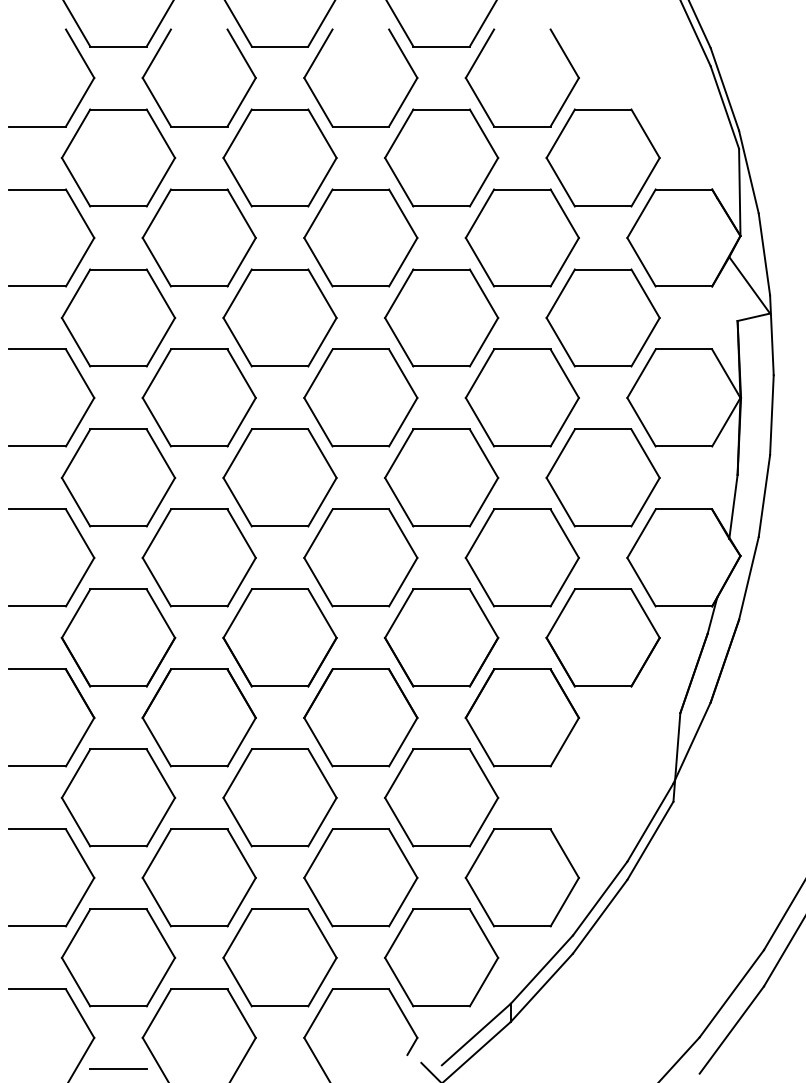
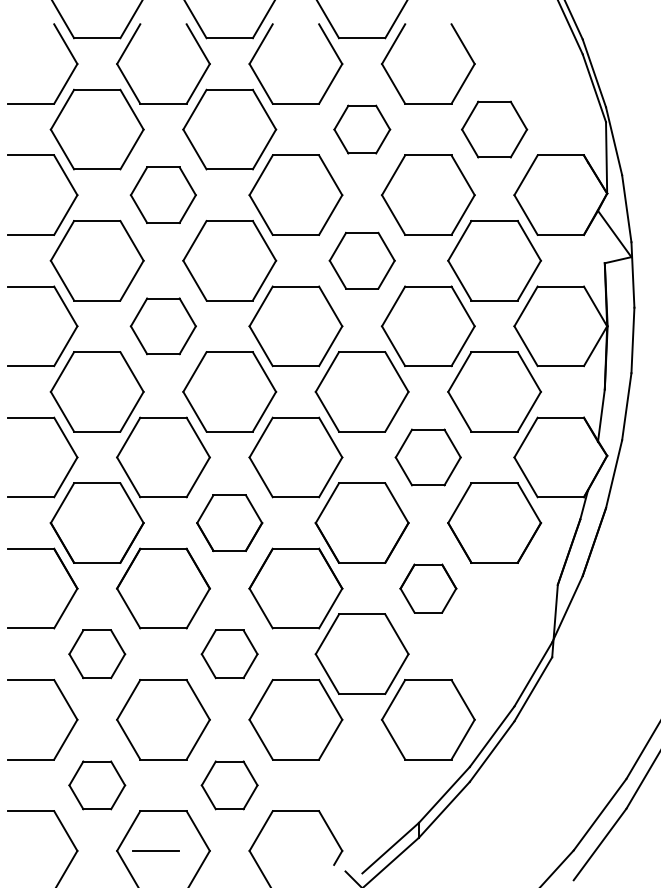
part: (441, 157) -> (362, 129), size x0.6
part: (602, 157) -> (494, 129), size x0.7
part: (198, 237) -> (162, 194), size x0.7
part: (441, 317) -> (362, 260), size x0.7
part: (198, 397) -> (162, 325), size x0.7
part: (521, 557) -> (427, 457), size x0.7
part: (279, 637) -> (229, 522), size x0.7
part: (522, 717) -> (428, 588), size x0.6
part: (118, 797) -> (97, 653), size x0.6
part: (279, 797) -> (229, 653), size x0.6
part: (118, 957) -> (97, 785), size x0.6
part: (279, 957) -> (229, 785), size x0.6
part: (441, 957) -> (362, 785), removed
line: (118, 1068) -> (156, 850), moved

